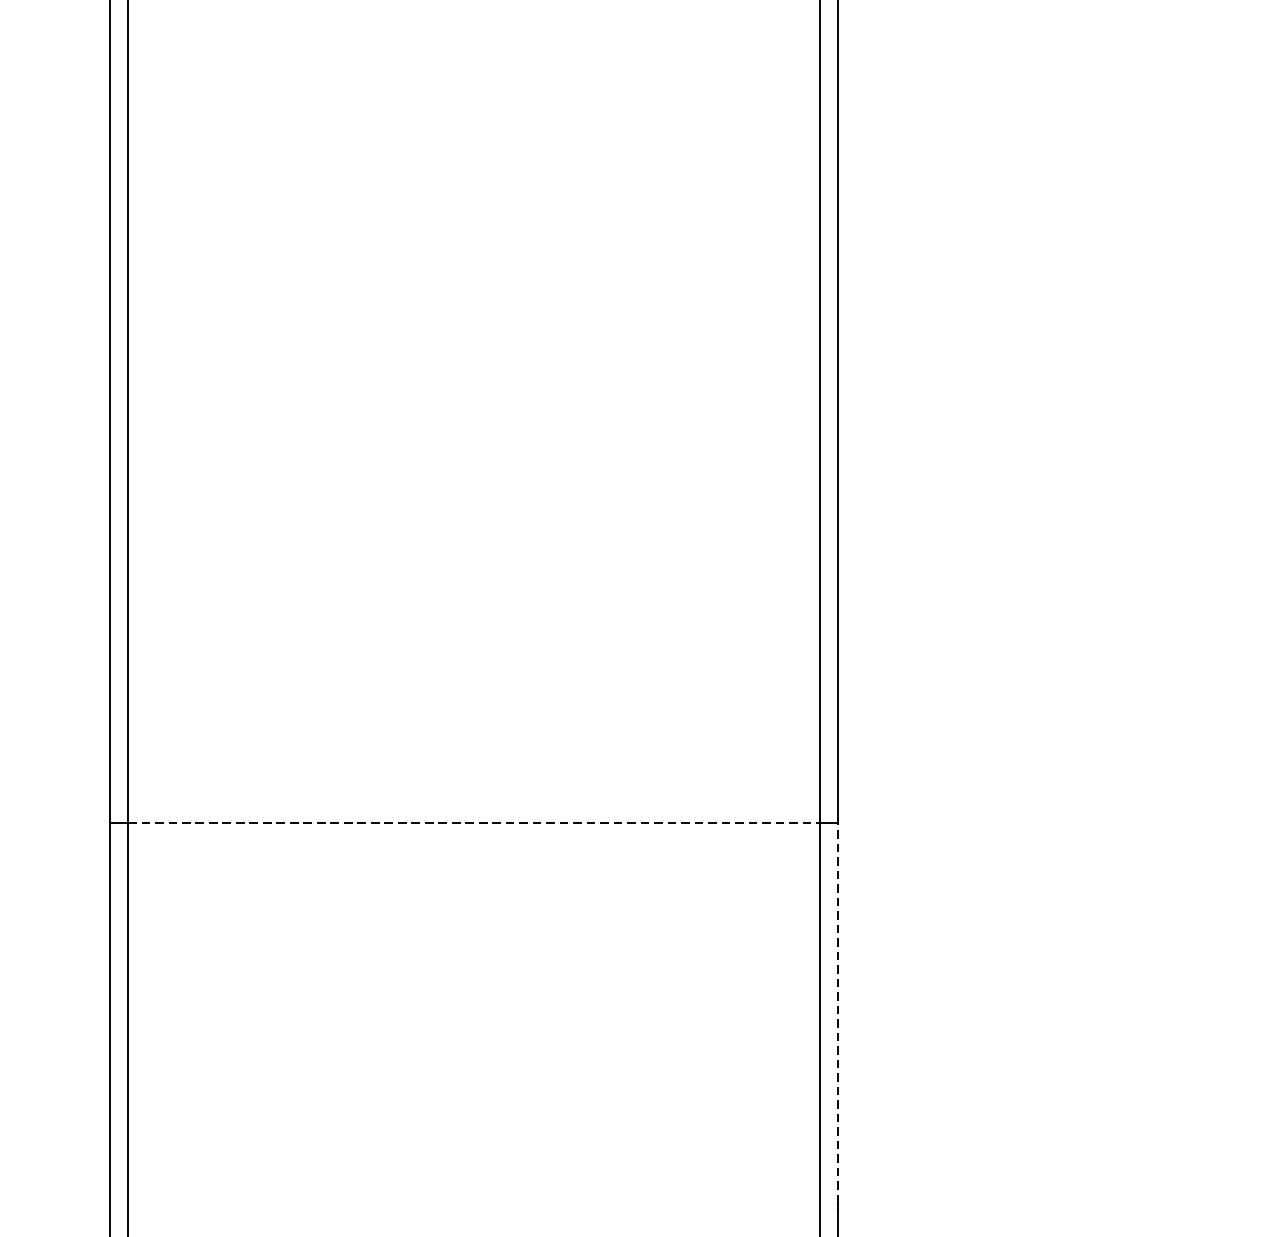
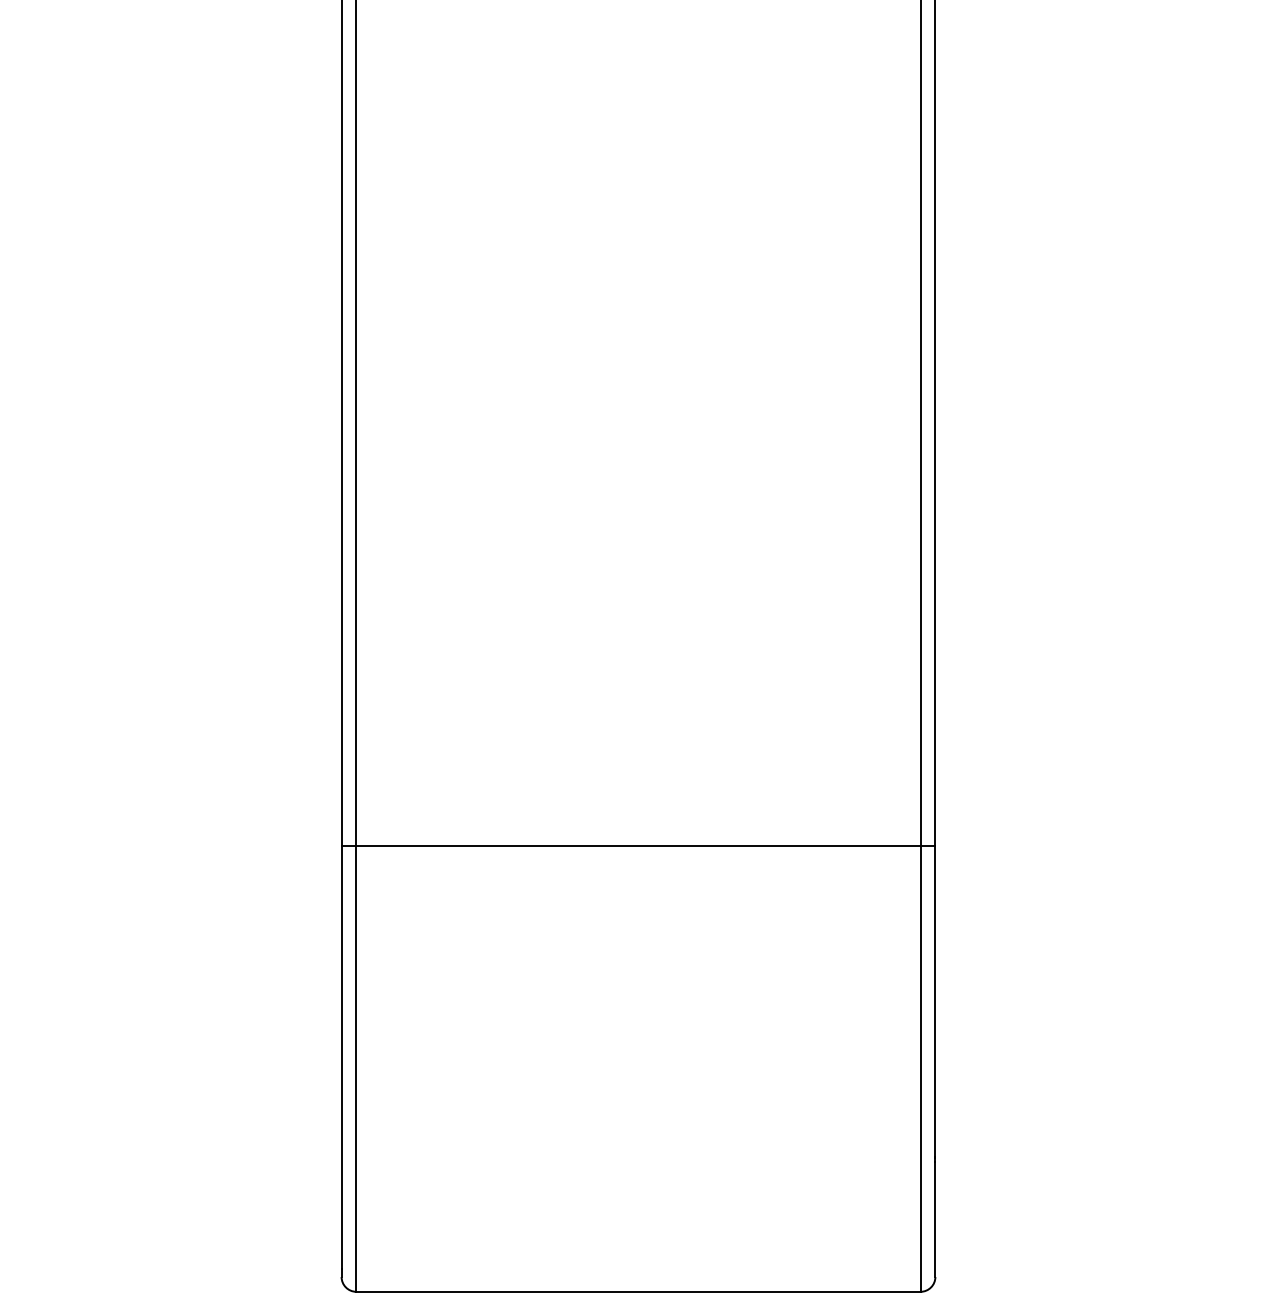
line: (475, 822) -> (639, 846), dashed -> solid
line: (838, 1012) -> (935, 1001), dashed -> solid

